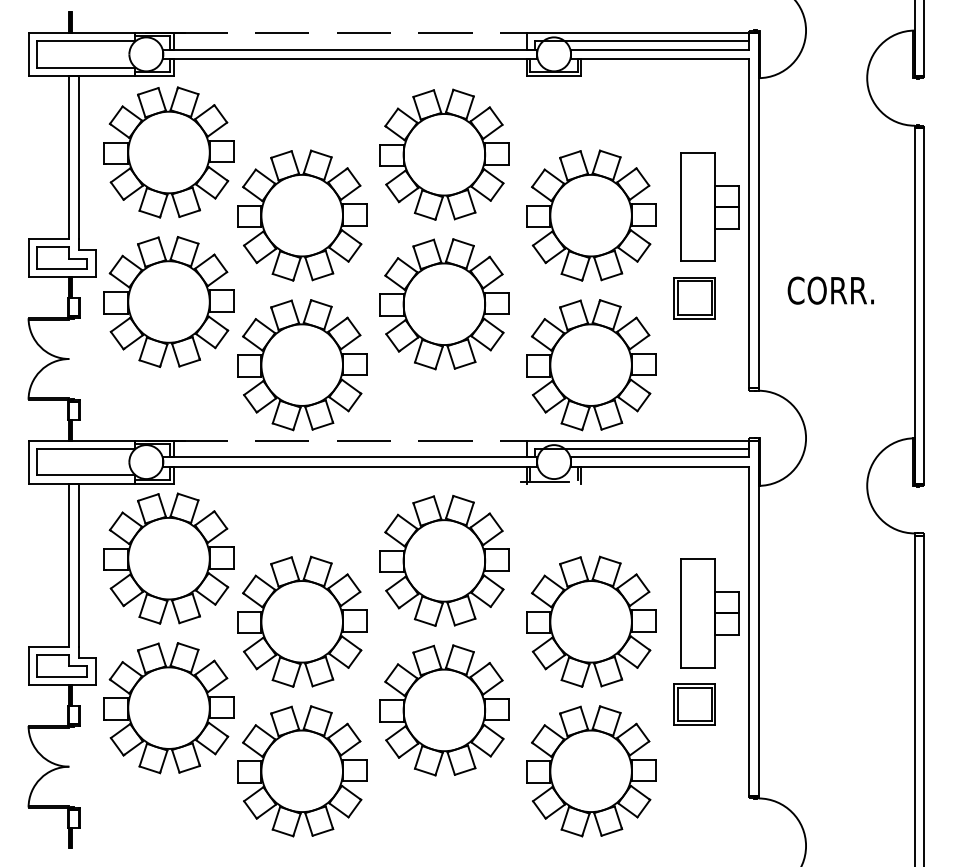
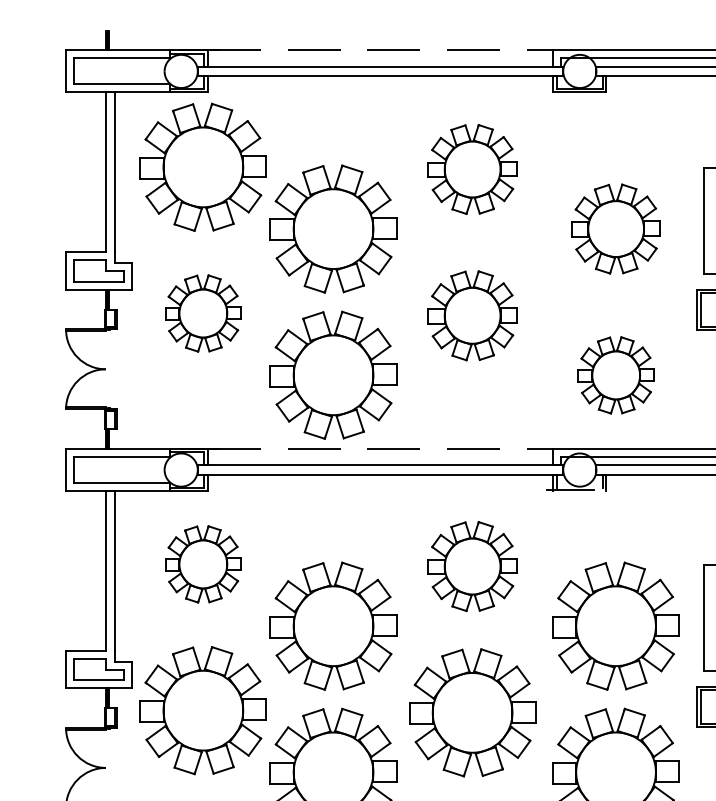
part: (444, 154) -> (472, 169), size x0.7
part: (591, 215) -> (616, 228), size x0.7
part: (168, 301) -> (202, 313), size x0.6
part: (444, 304) -> (472, 315), size x0.7
part: (591, 365) -> (616, 375), size x0.6
part: (168, 558) -> (202, 564), size x0.6
part: (444, 560) -> (472, 566), size x0.7

